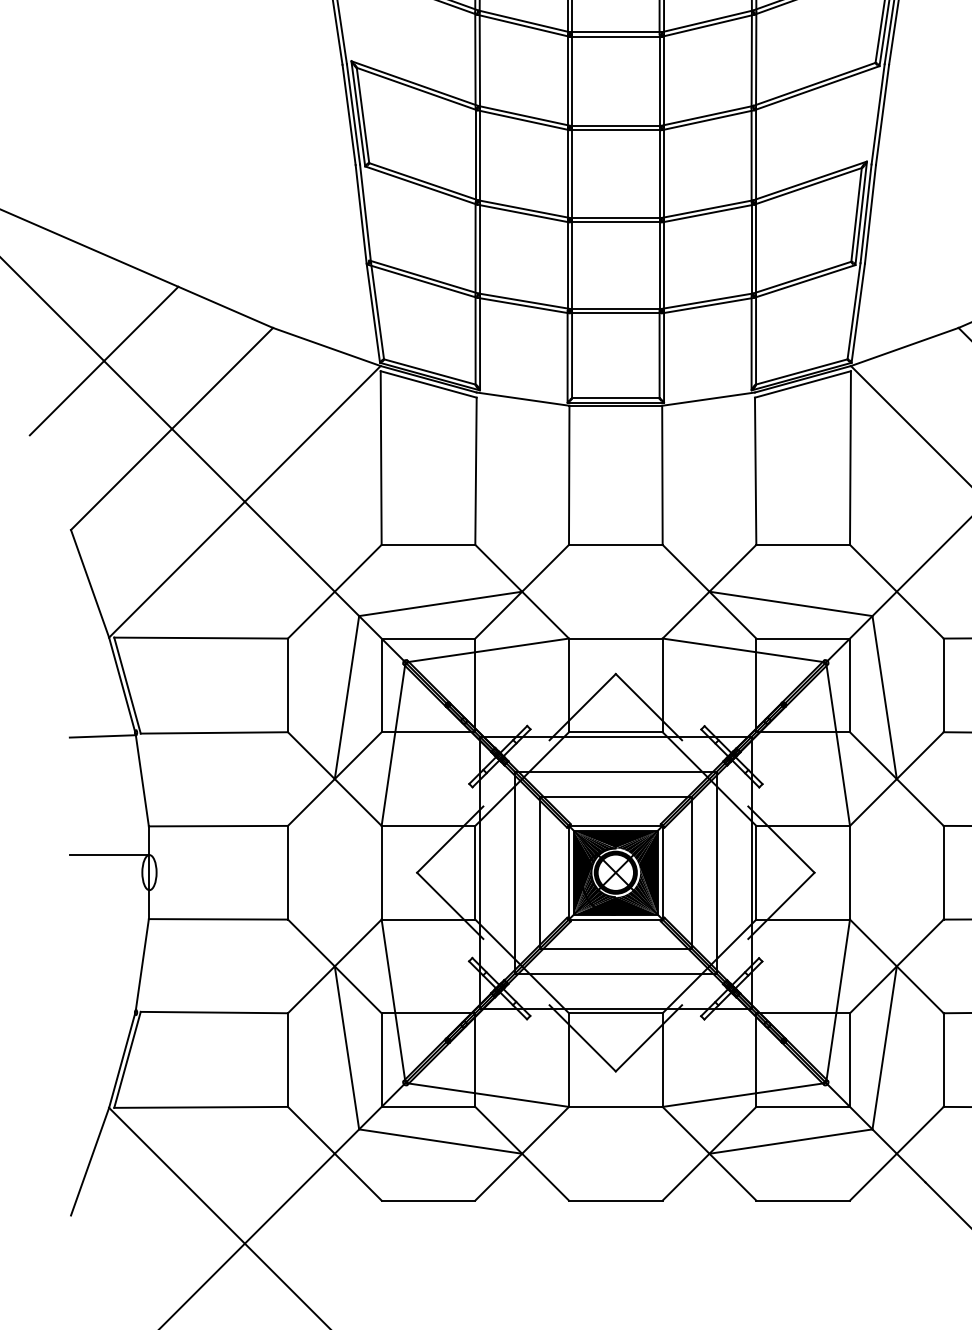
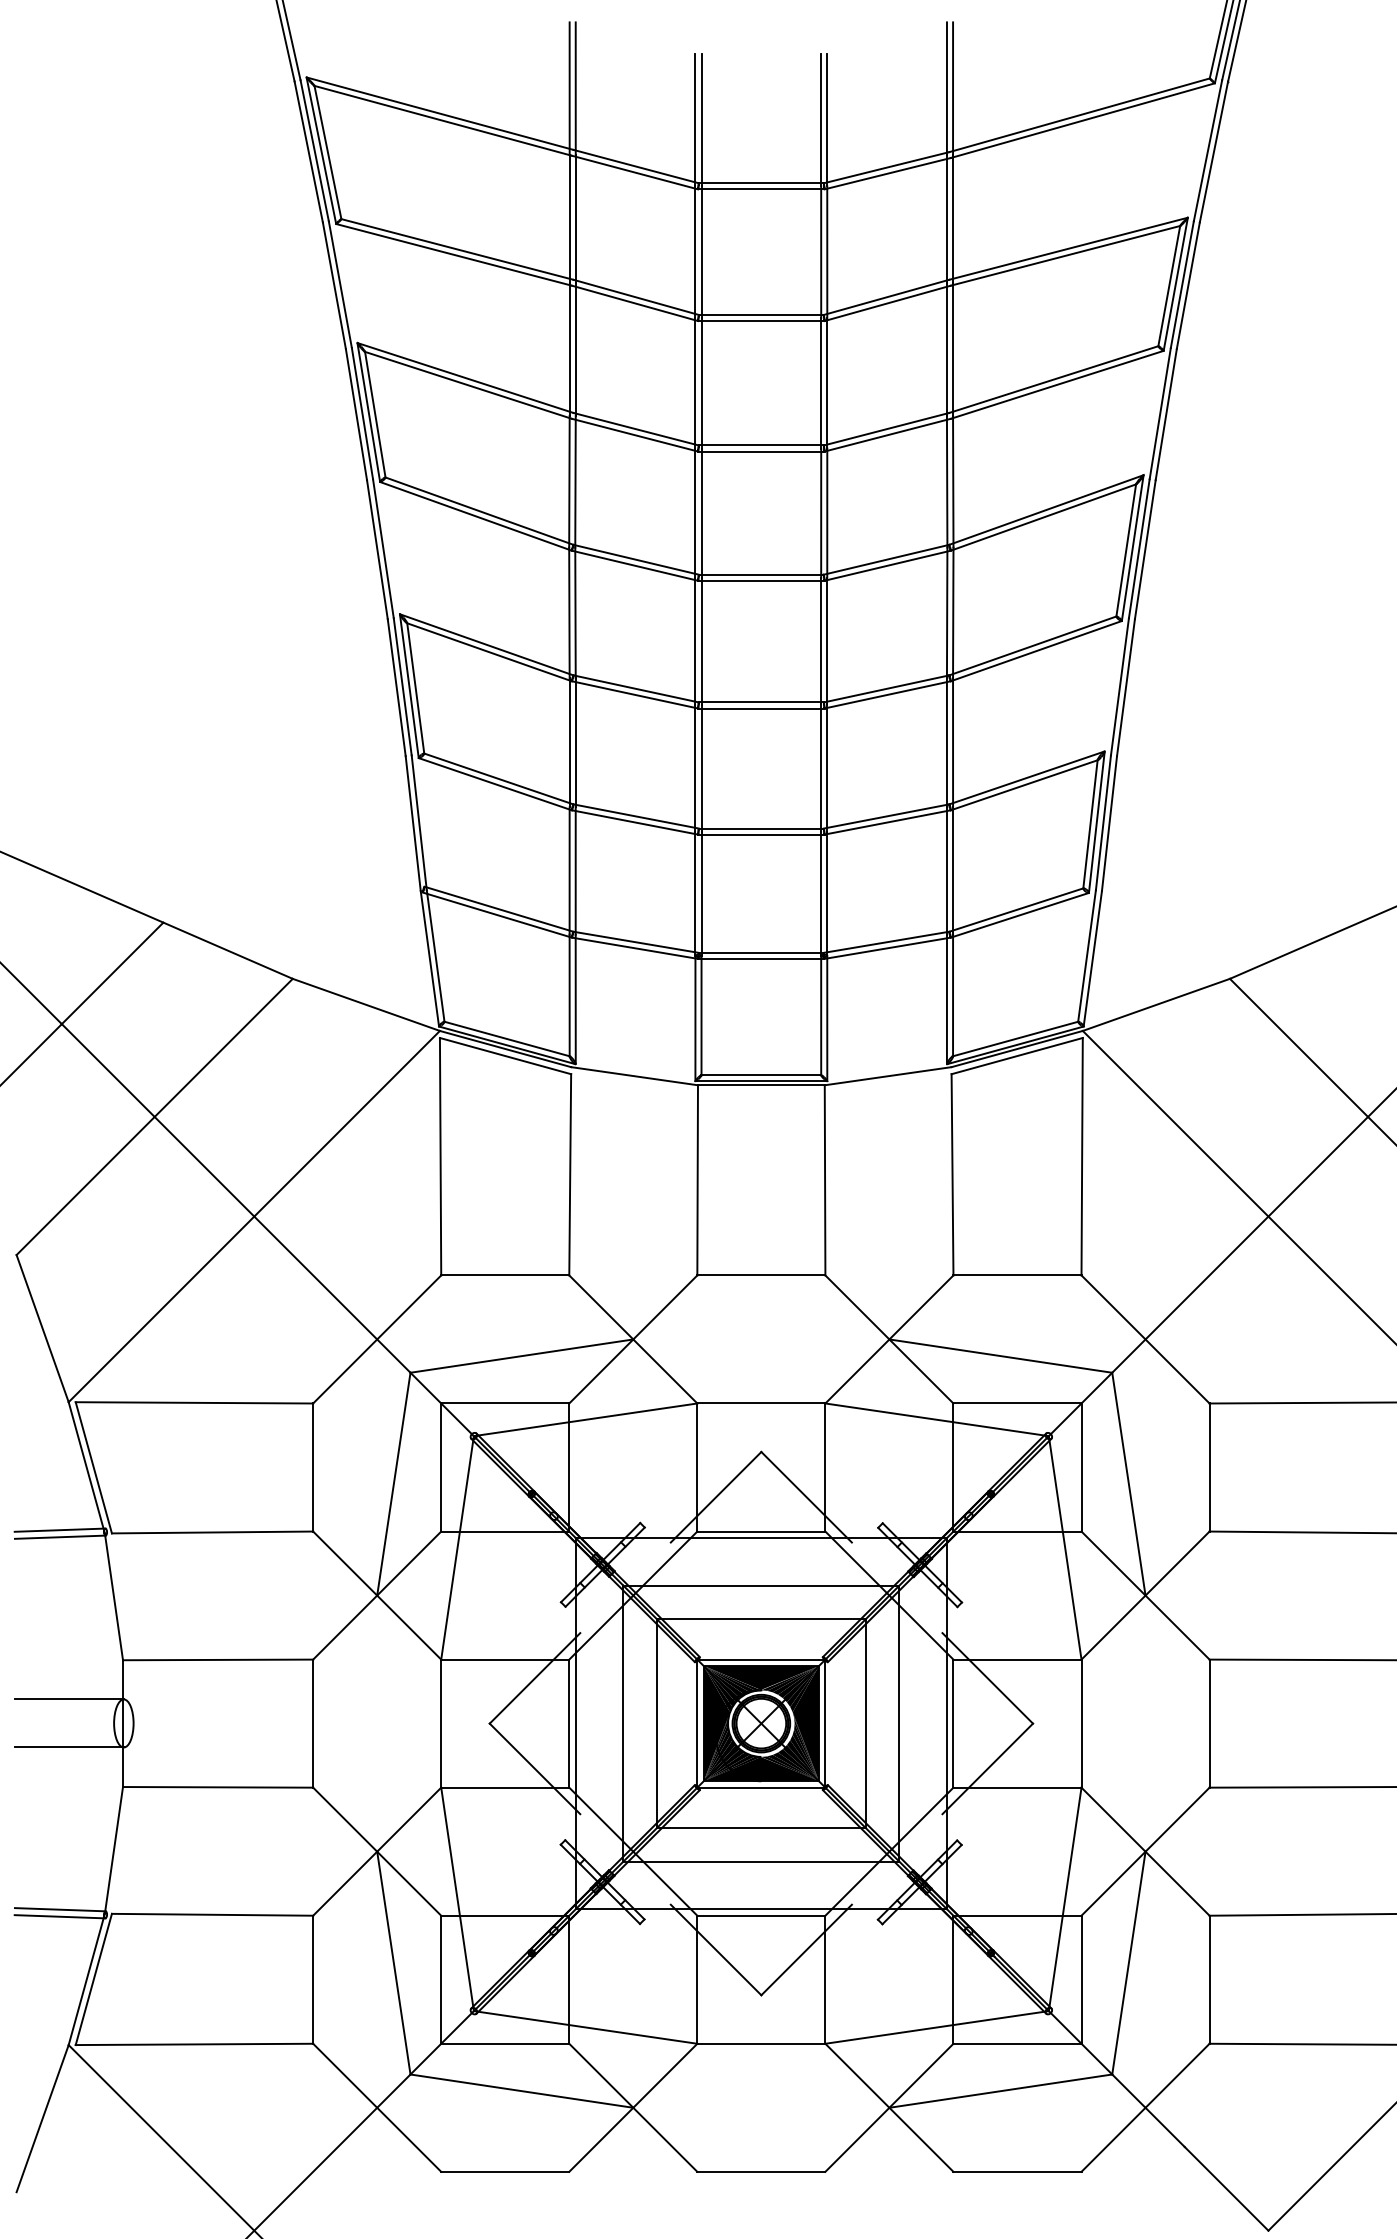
line: (102, 730) -> (59, 1529), added
line: (108, 890) -> (68, 1747), added
line: (102, 1008) -> (59, 1909), added
line: (102, 1013) -> (59, 1916), added

